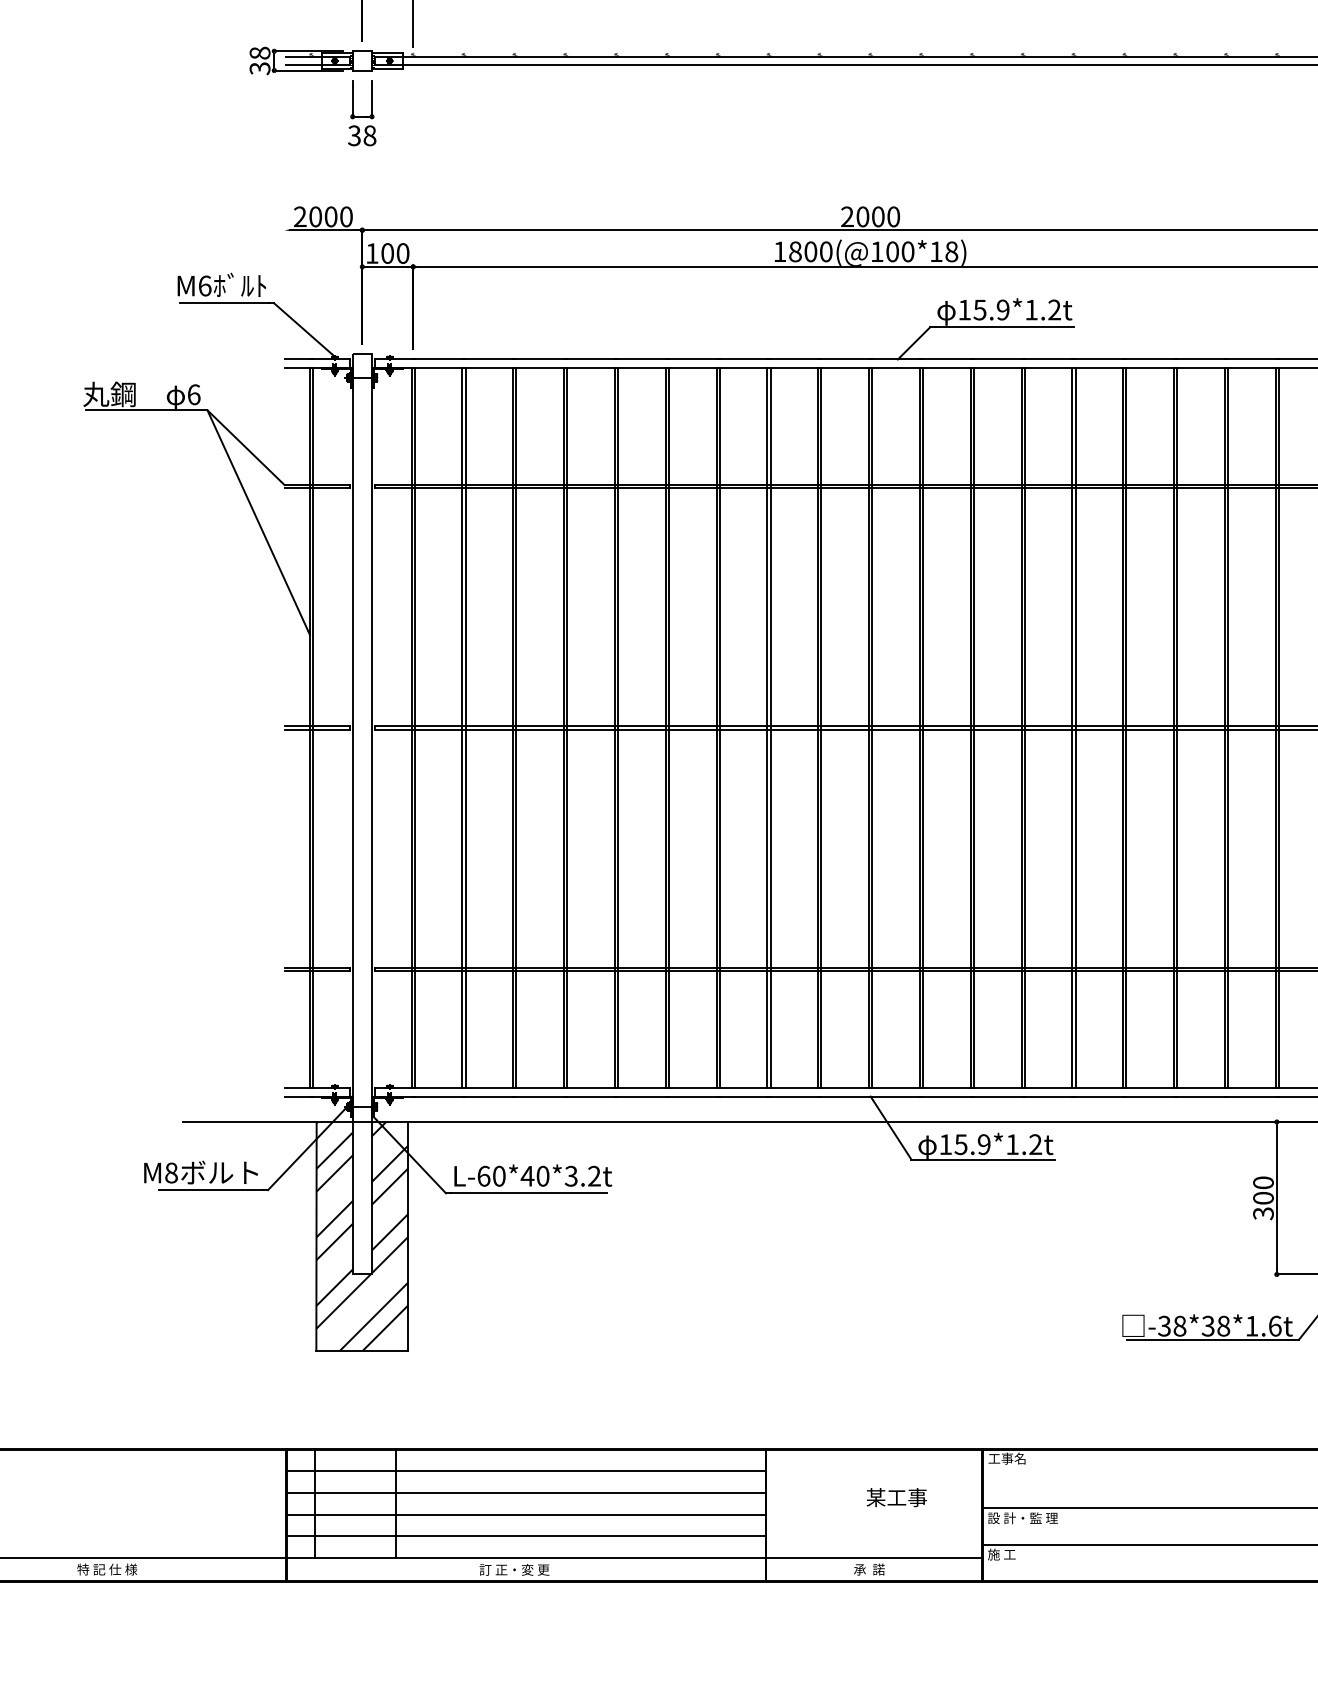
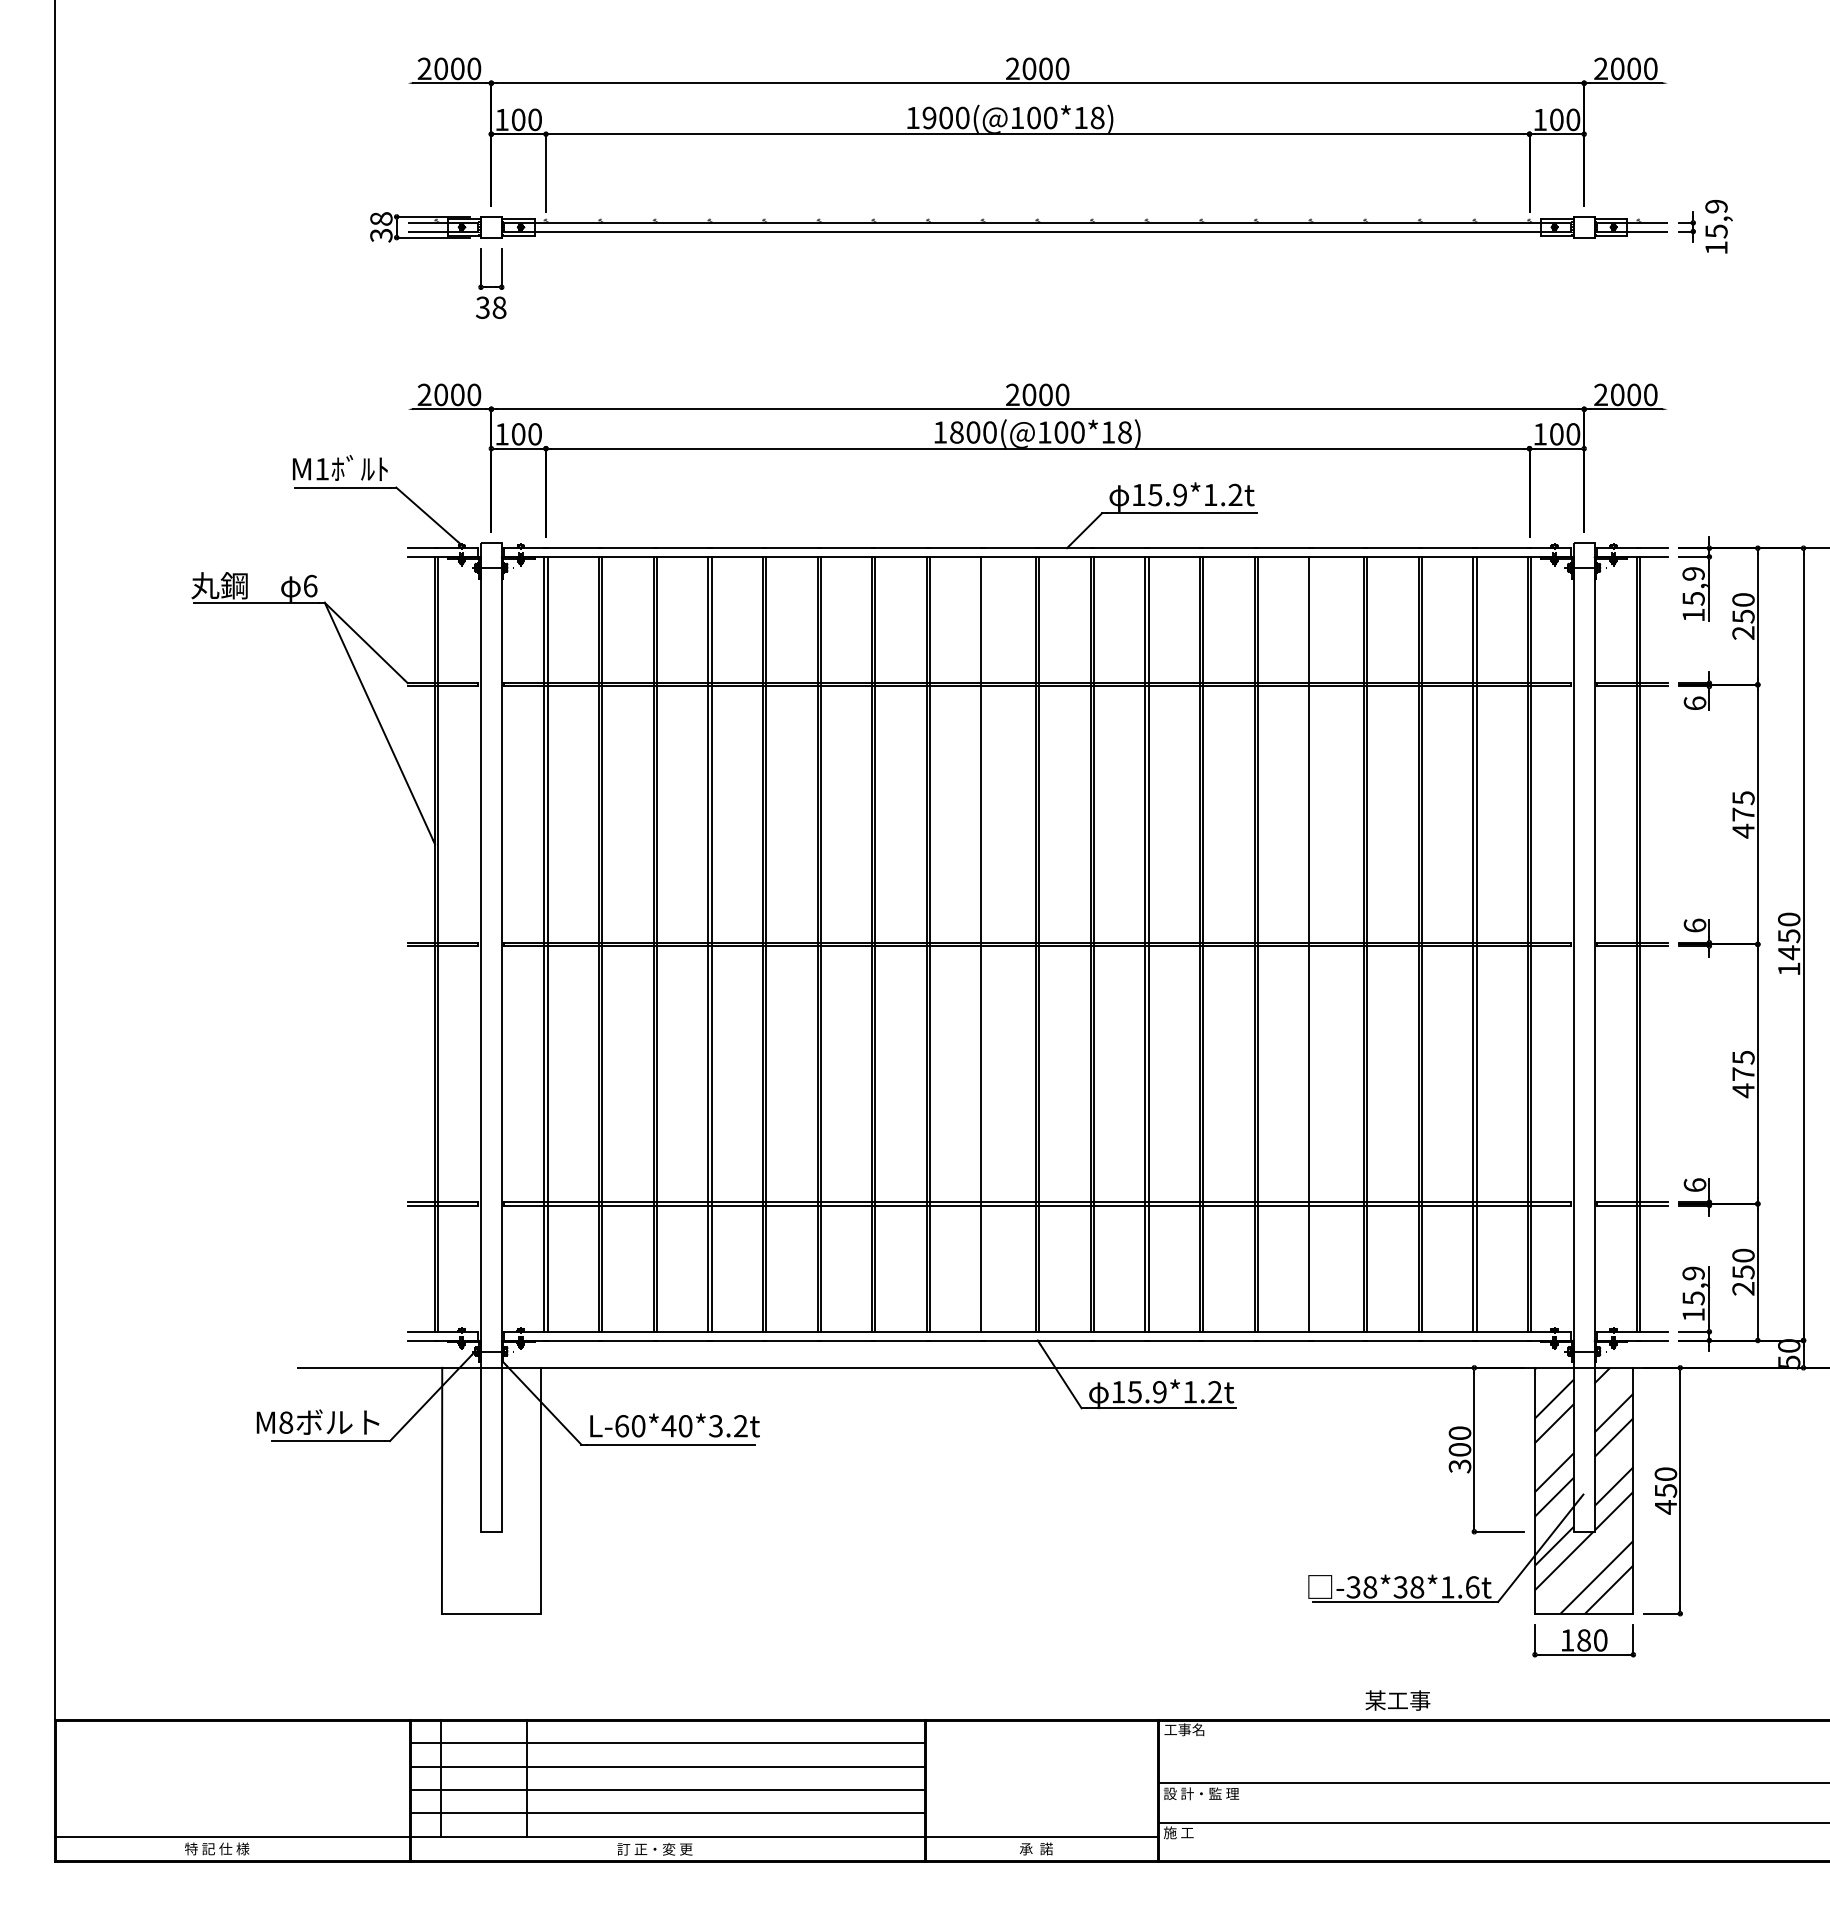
text: (205, 286) -> (322, 469), M6 -> M1
line: (821, 727) -> (984, 943), removed
line: (1126, 727) -> (1312, 943), removed
hatch: (361, 1236) -> (490, 1490), removed
text: (896, 1497) -> (1397, 1700), moved

